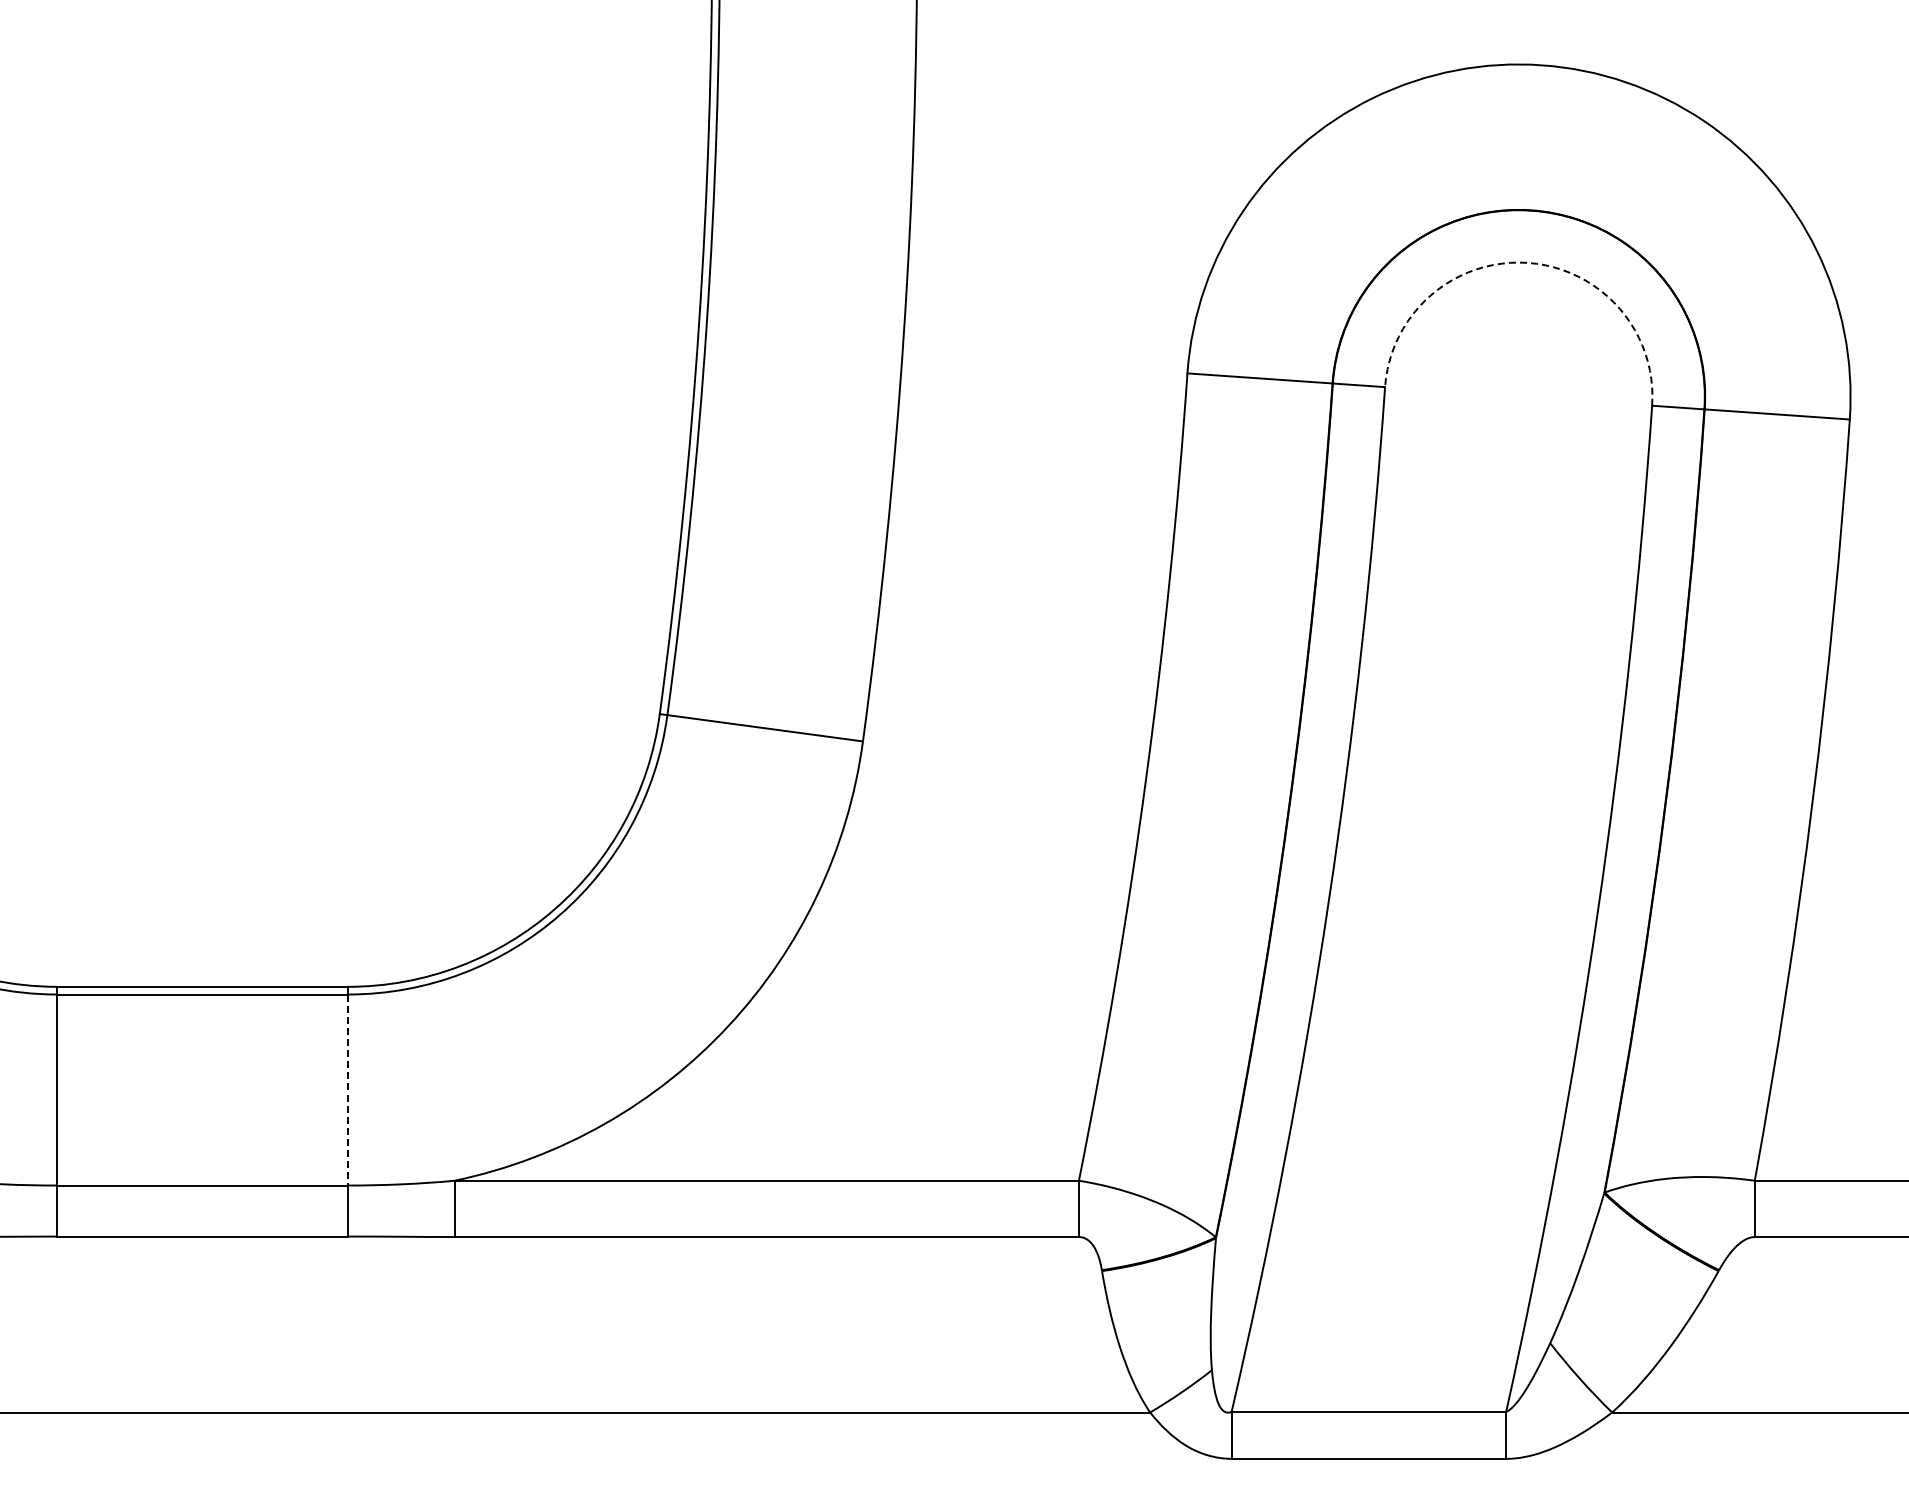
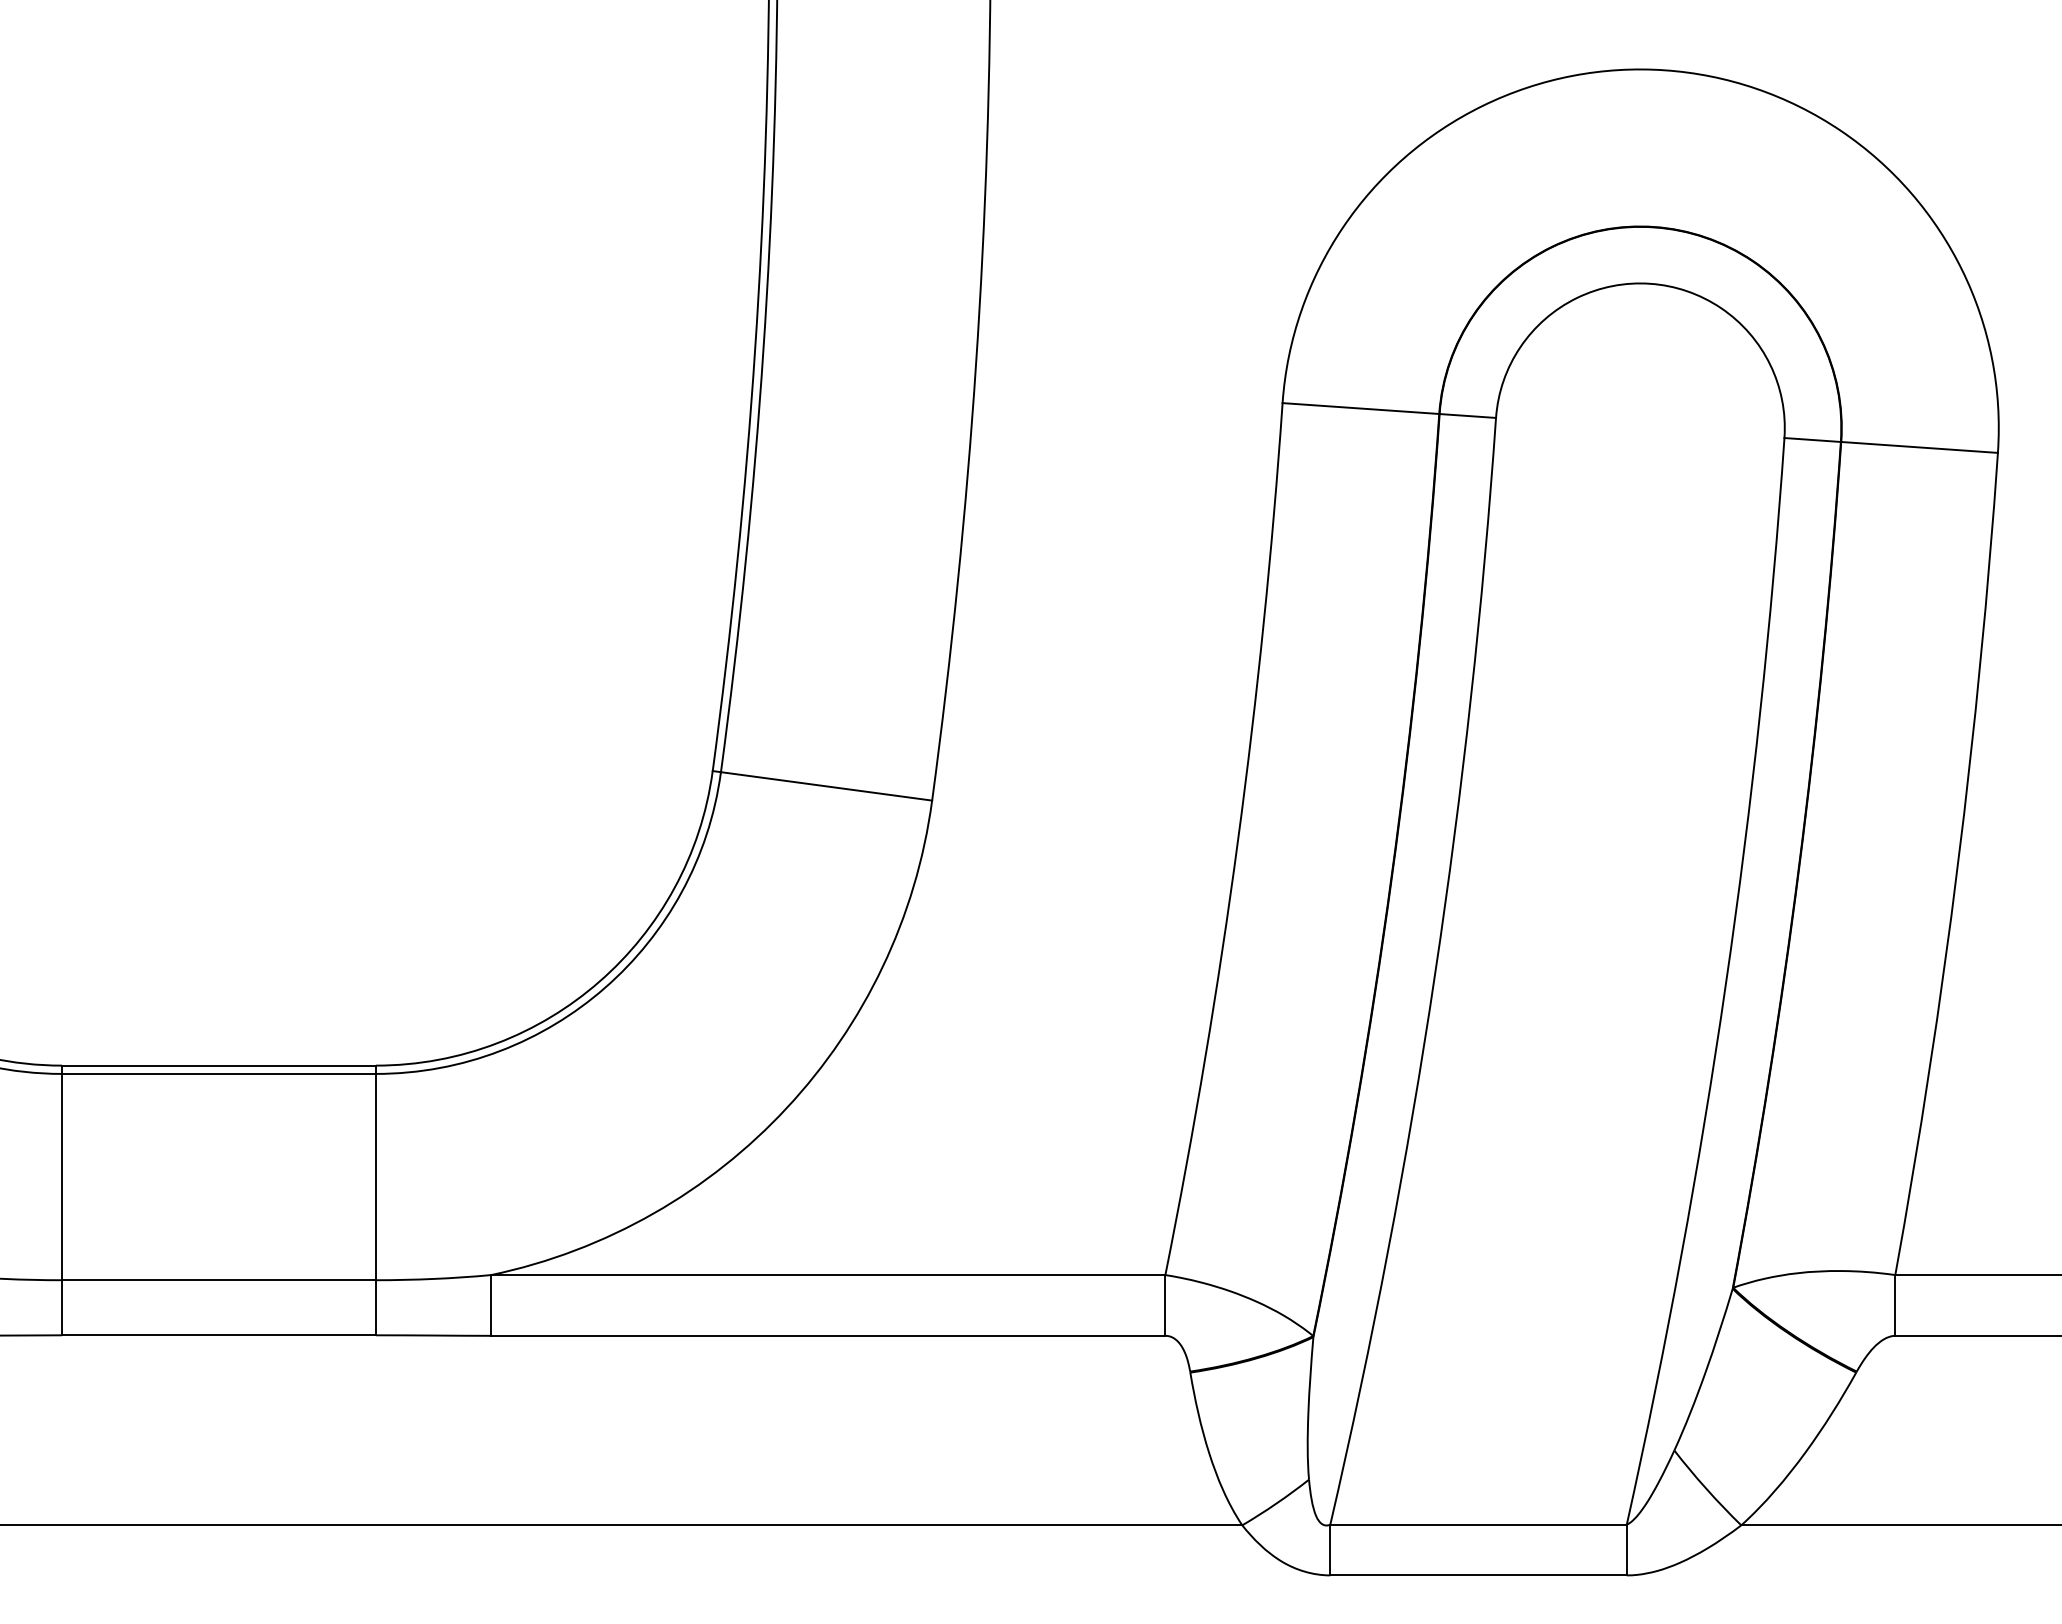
arc: (1527, 262) -> (1649, 283), dashed -> solid
line: (347, 1090) -> (375, 1177), dashed -> solid

